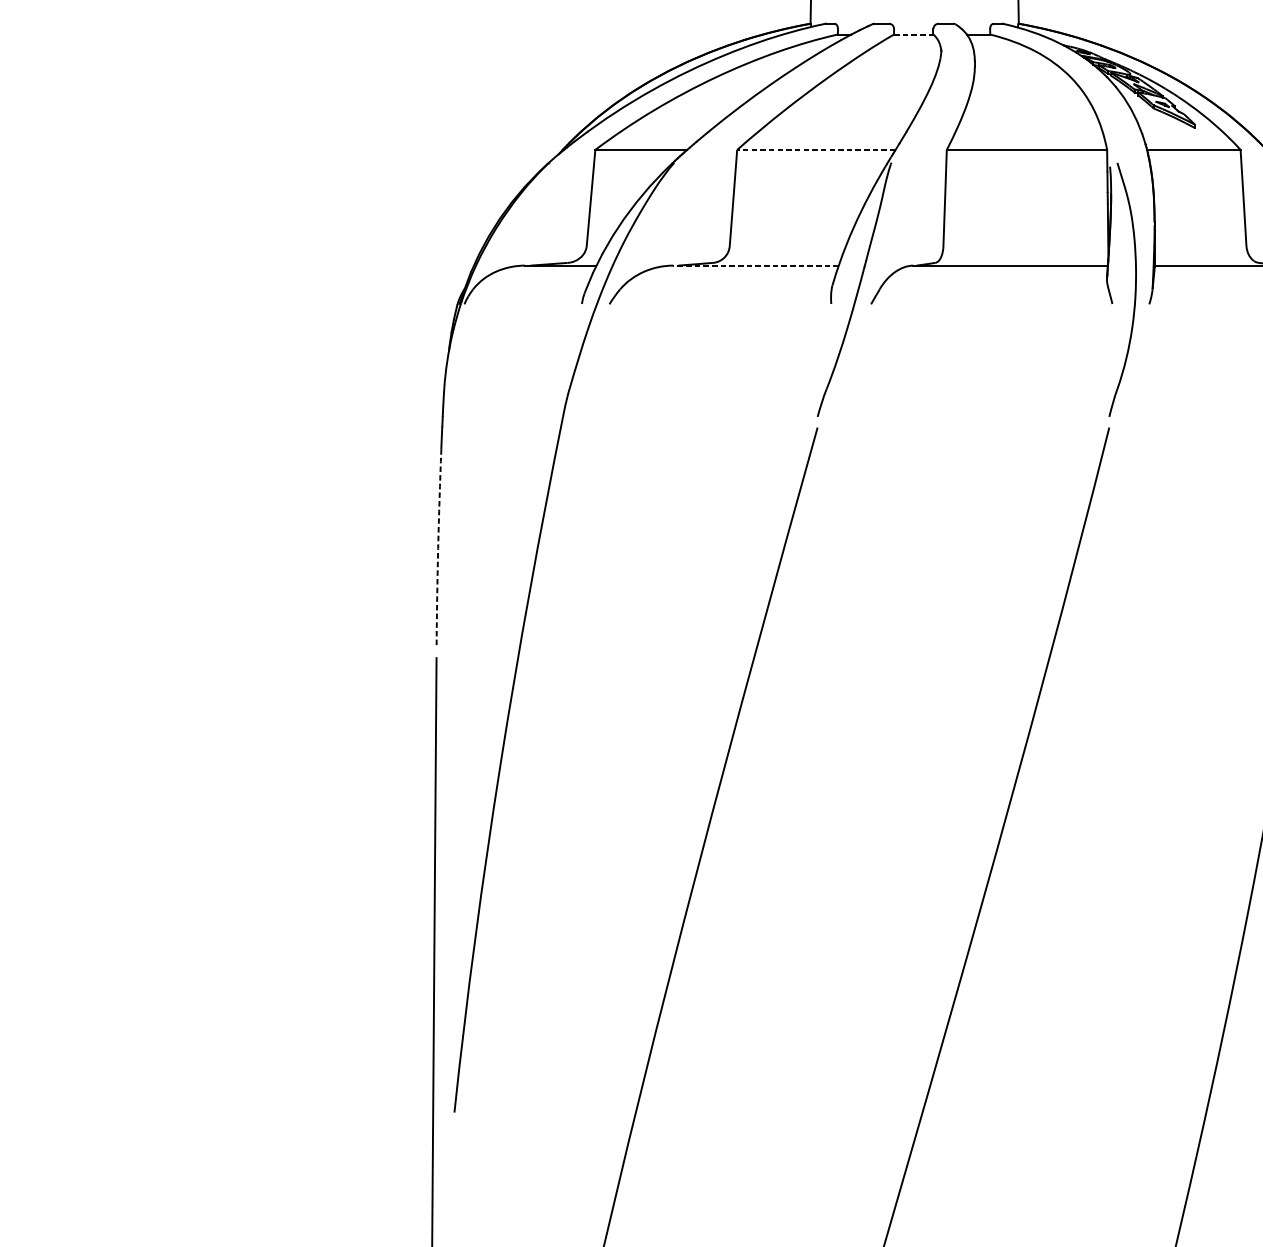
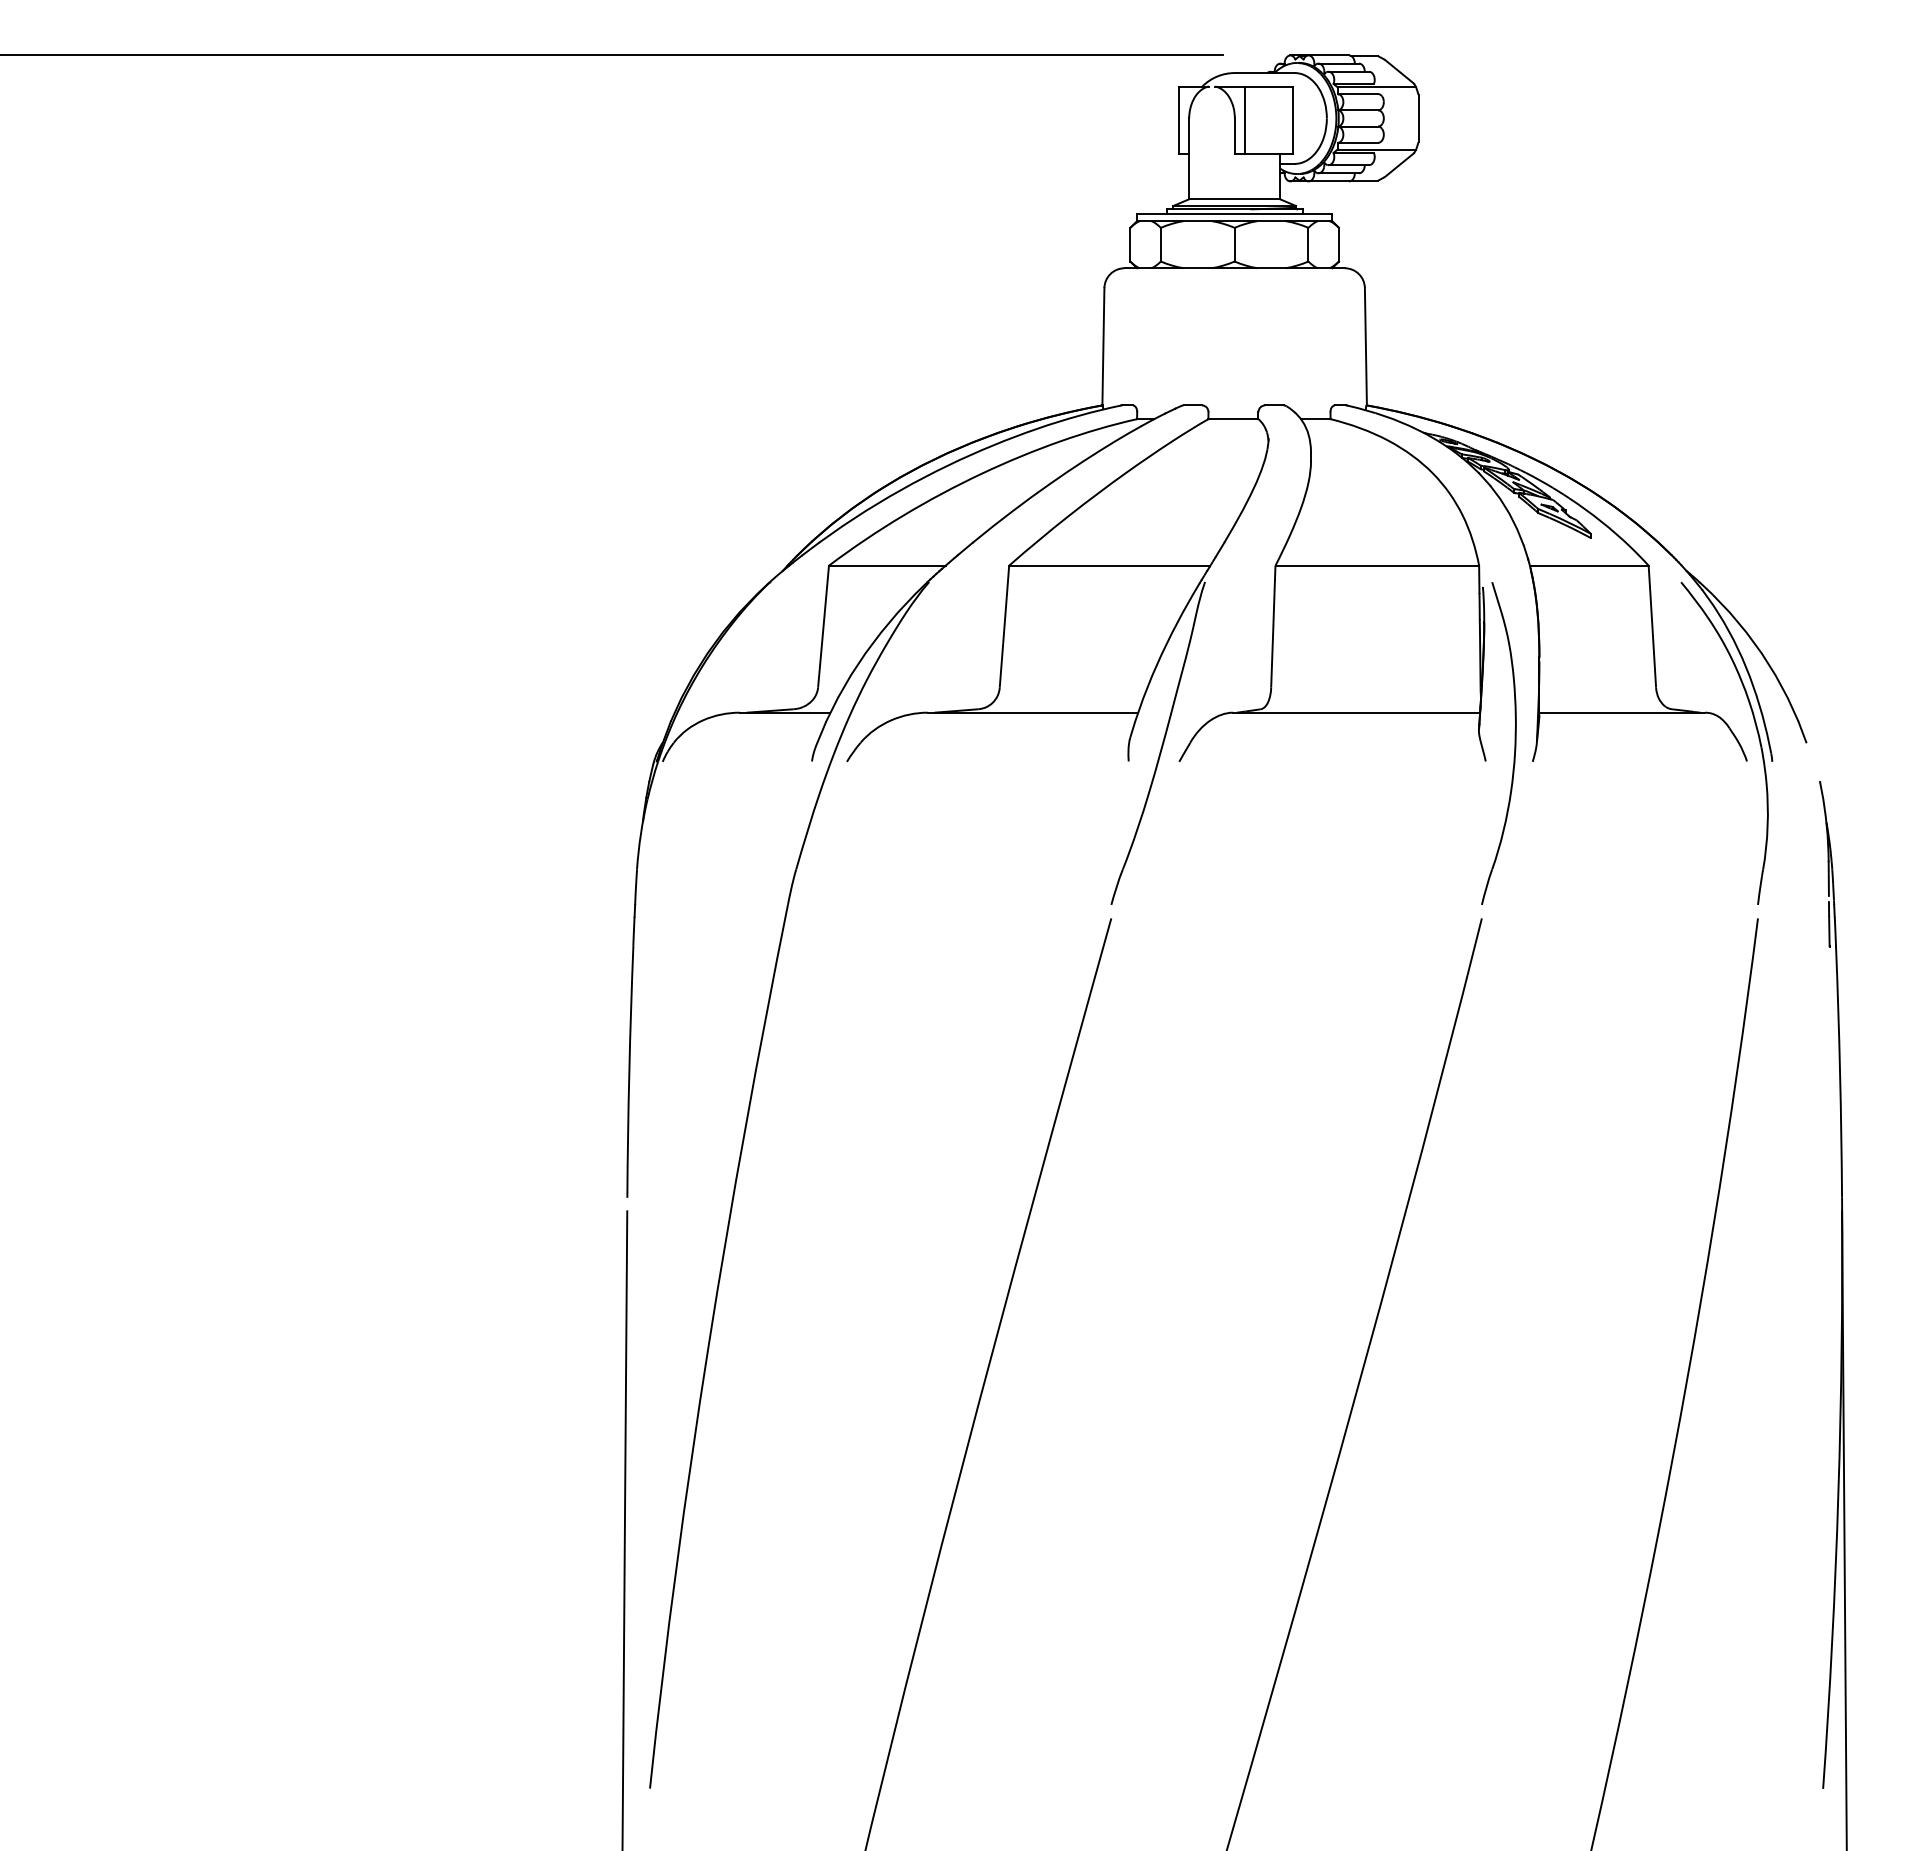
line: (913, 34) -> (1233, 419), dashed -> solid
line: (816, 149) -> (1109, 565), dashed -> solid
line: (755, 265) -> (1032, 712), dashed -> solid
arc: (438, 548) -> (629, 1071), dashed -> solid

